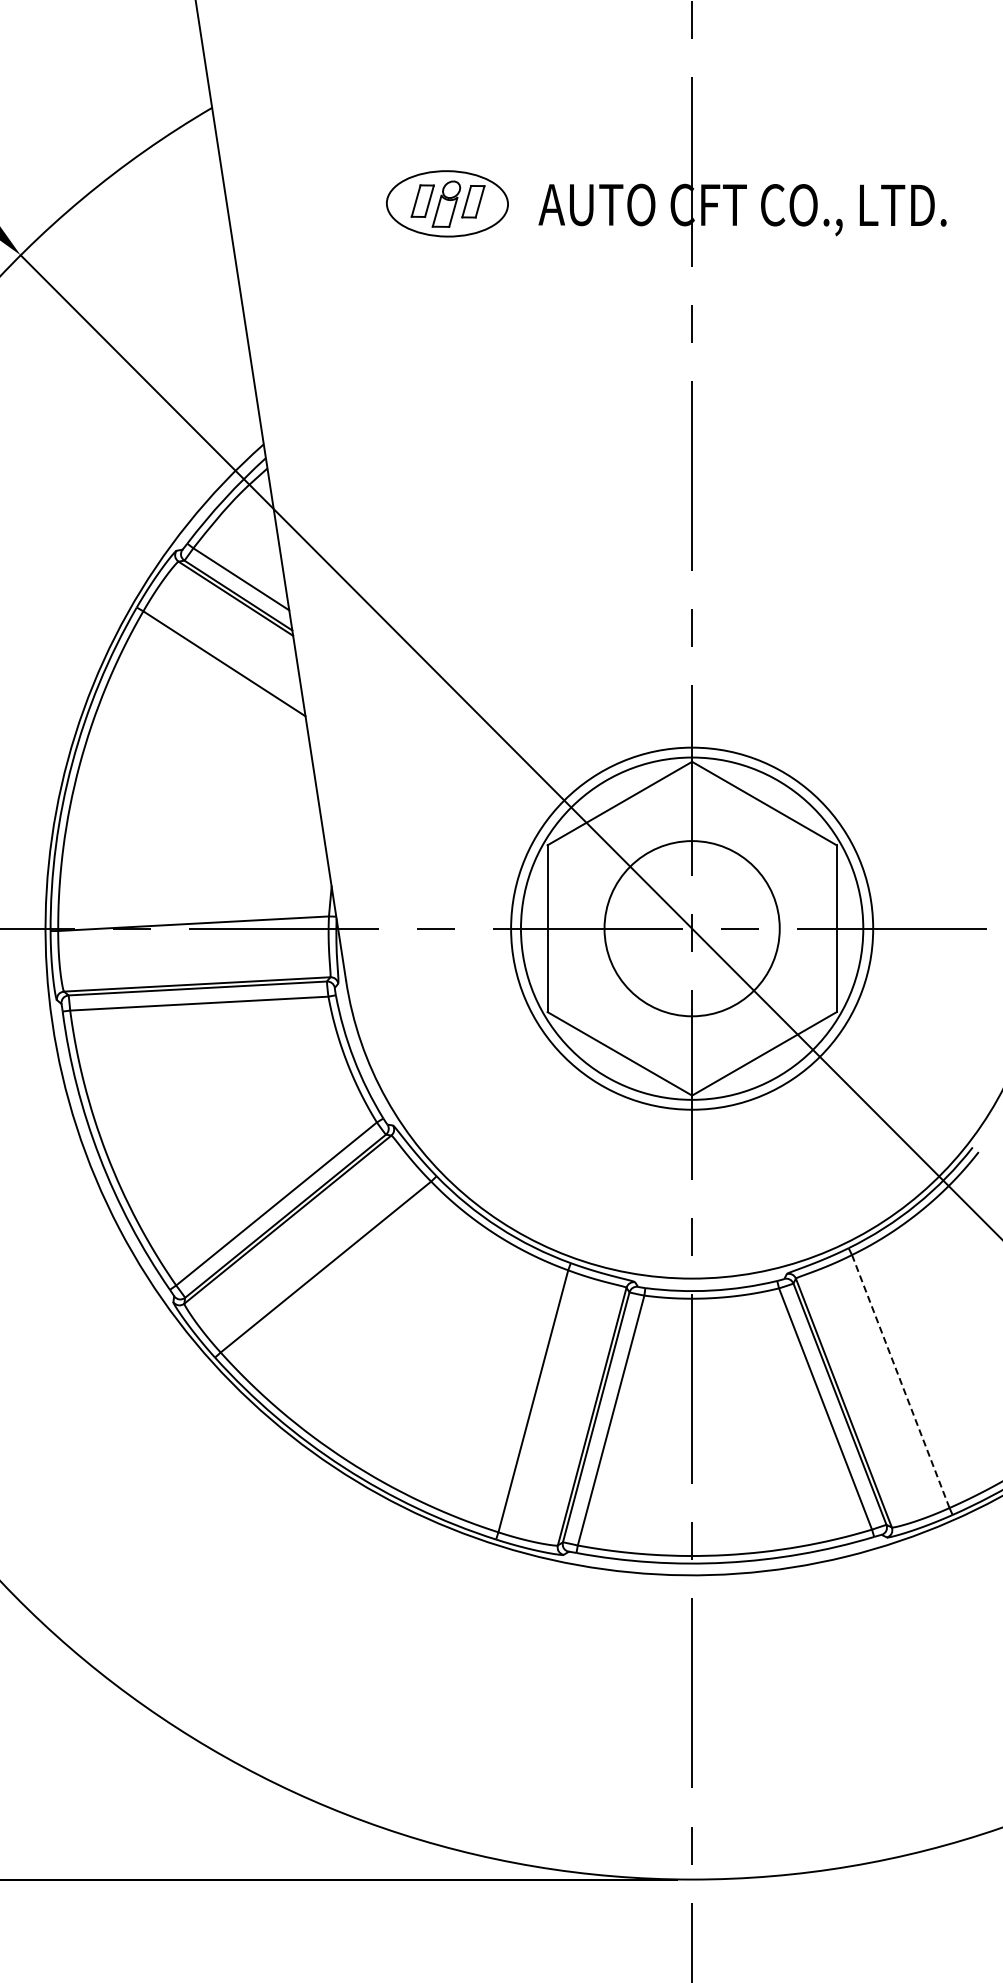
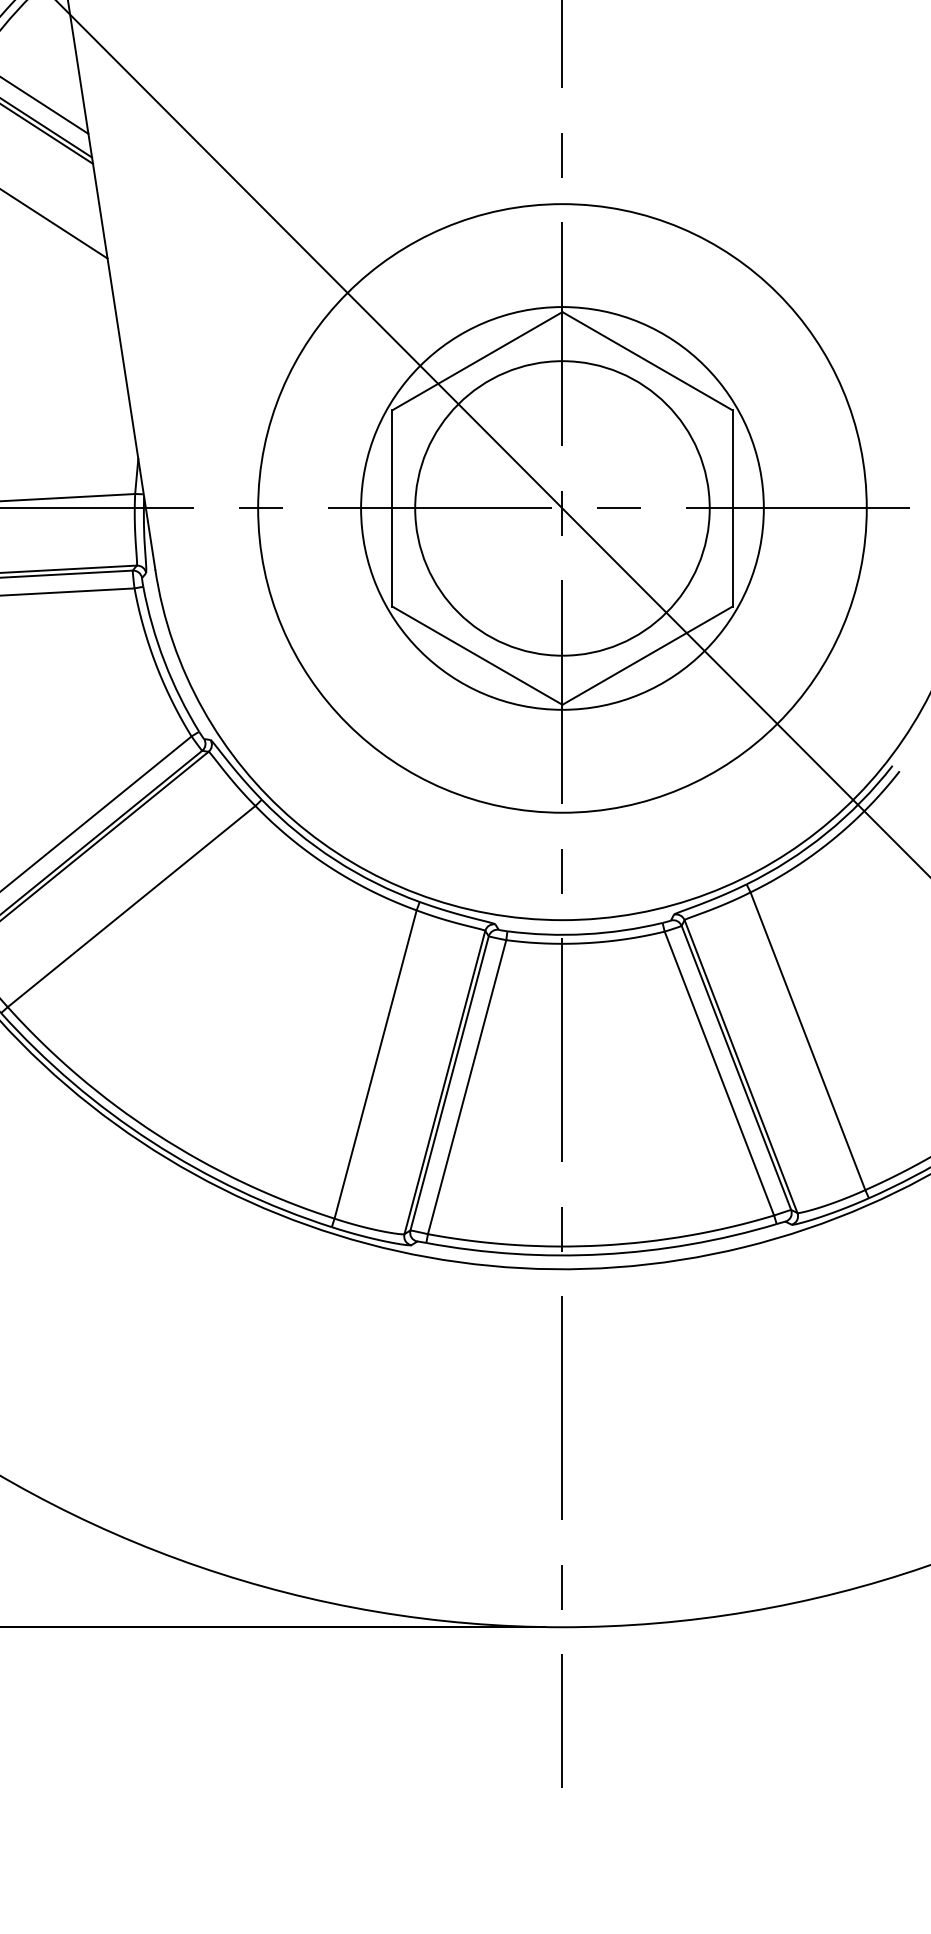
circle: (691, 928) -> (561, 508), size x1.43
circle: (691, 928) -> (561, 508), size x1.43
line: (900, 1381) -> (807, 1041), dashed -> solid

